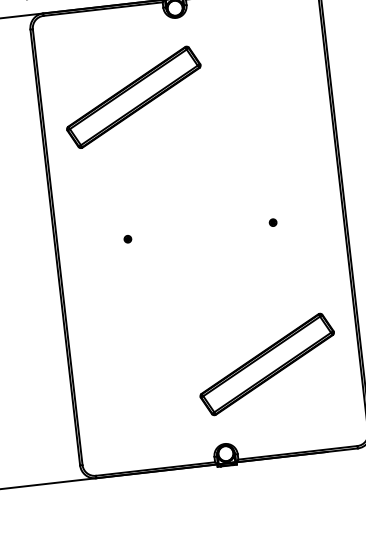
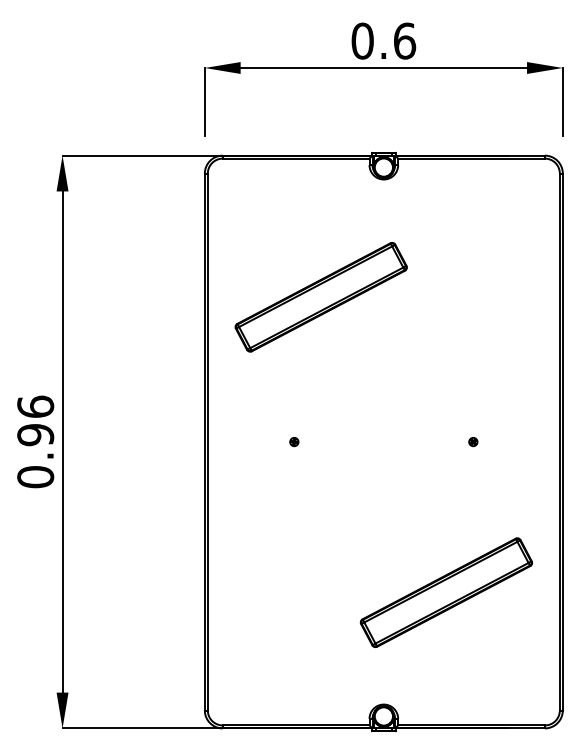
part: (133, 97) -> (320, 297), moved
part: (266, 364) -> (445, 592), moved

